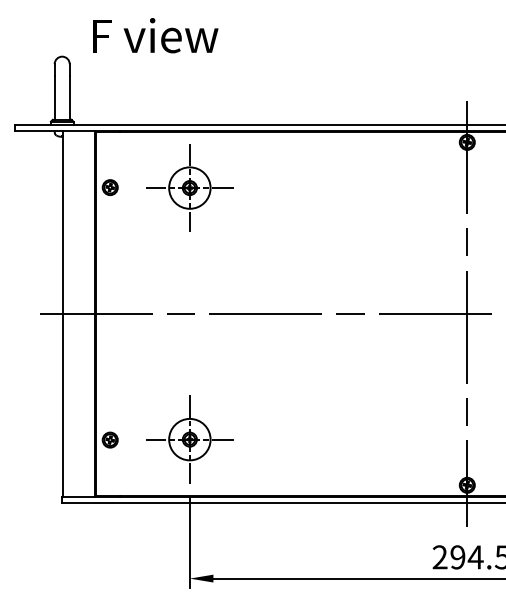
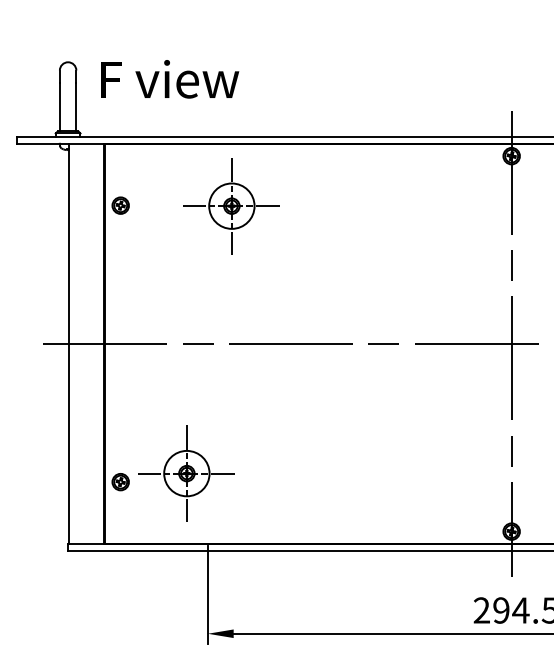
text: (155, 35) -> (170, 79), moved
part: (189, 188) -> (231, 206), moved
part: (189, 439) -> (186, 473), moved

